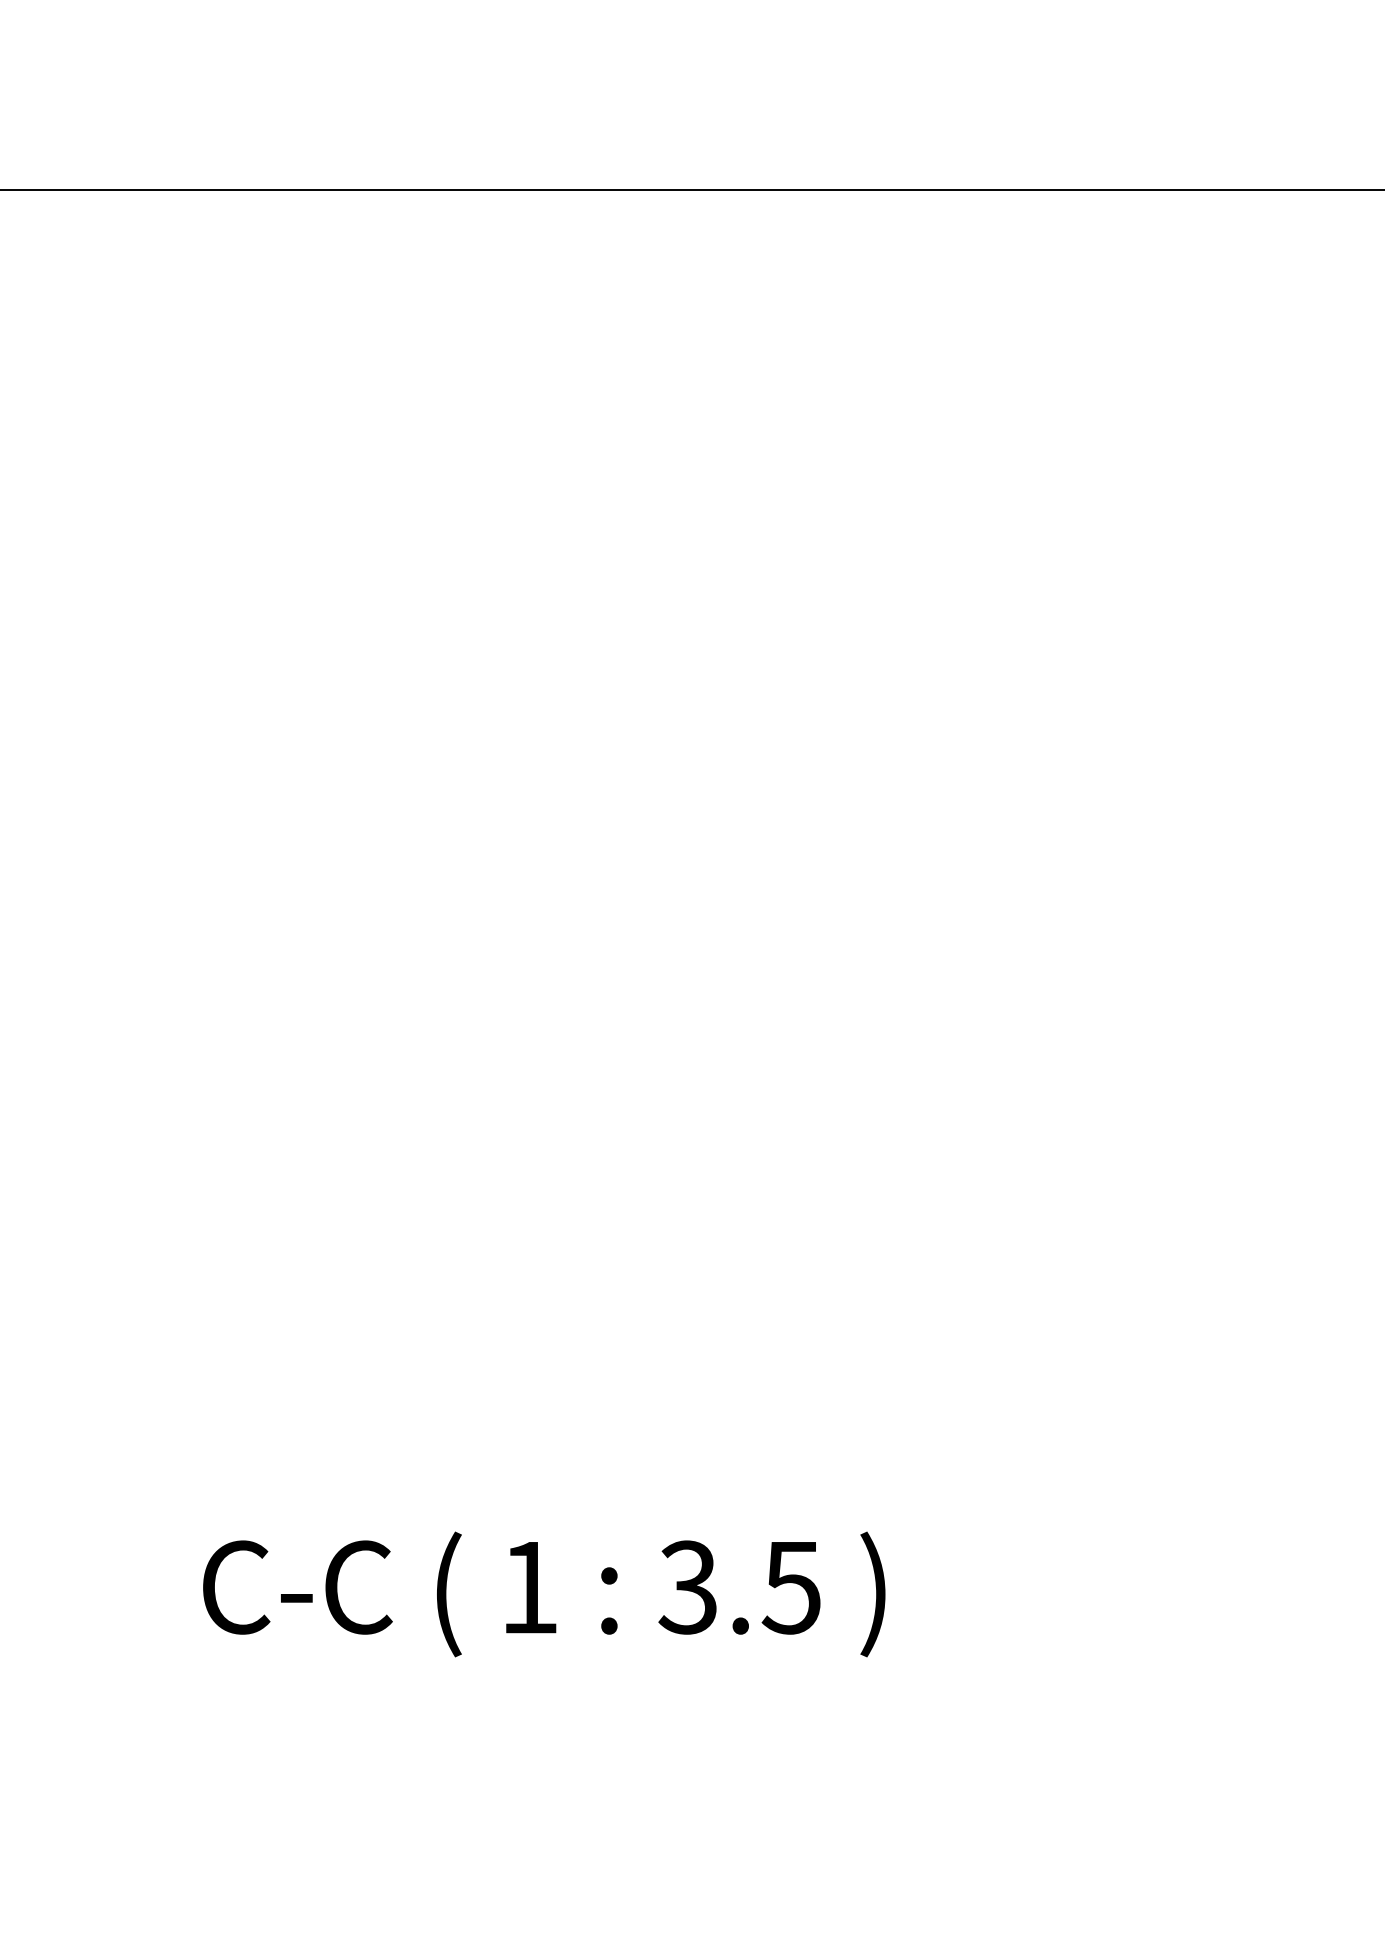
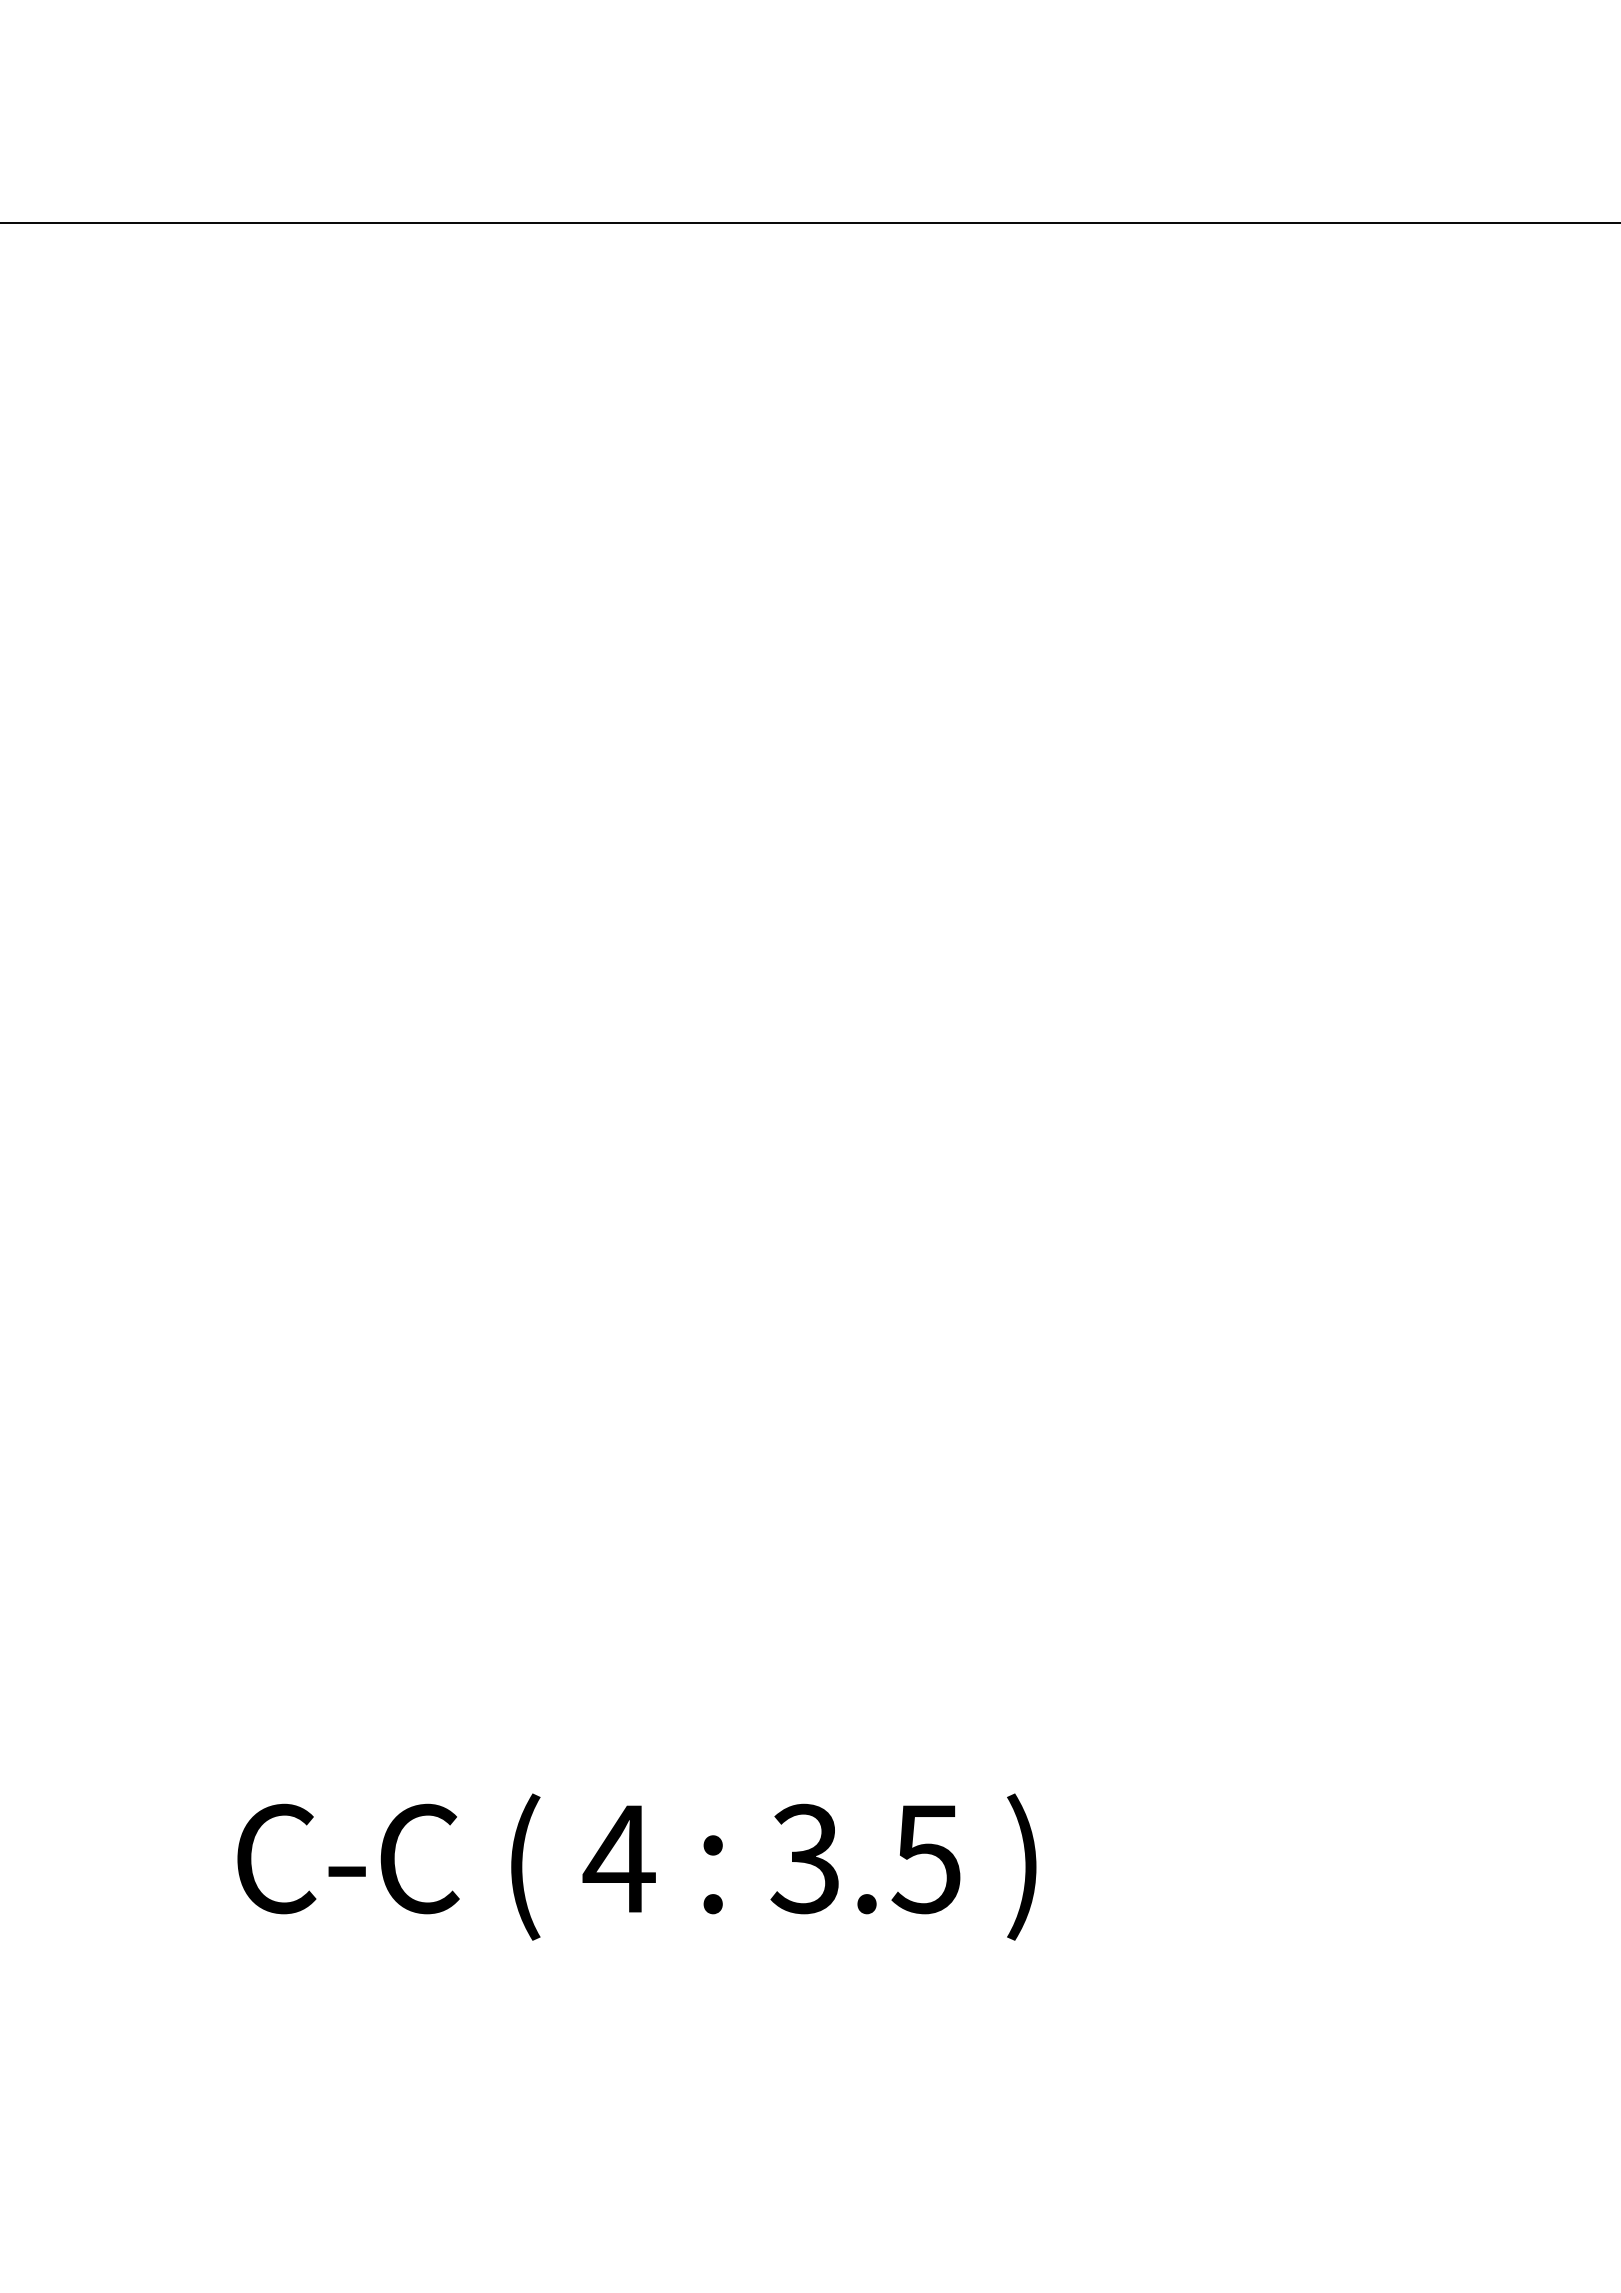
text: (528, 1587) -> (618, 1858), 1 -> 4

